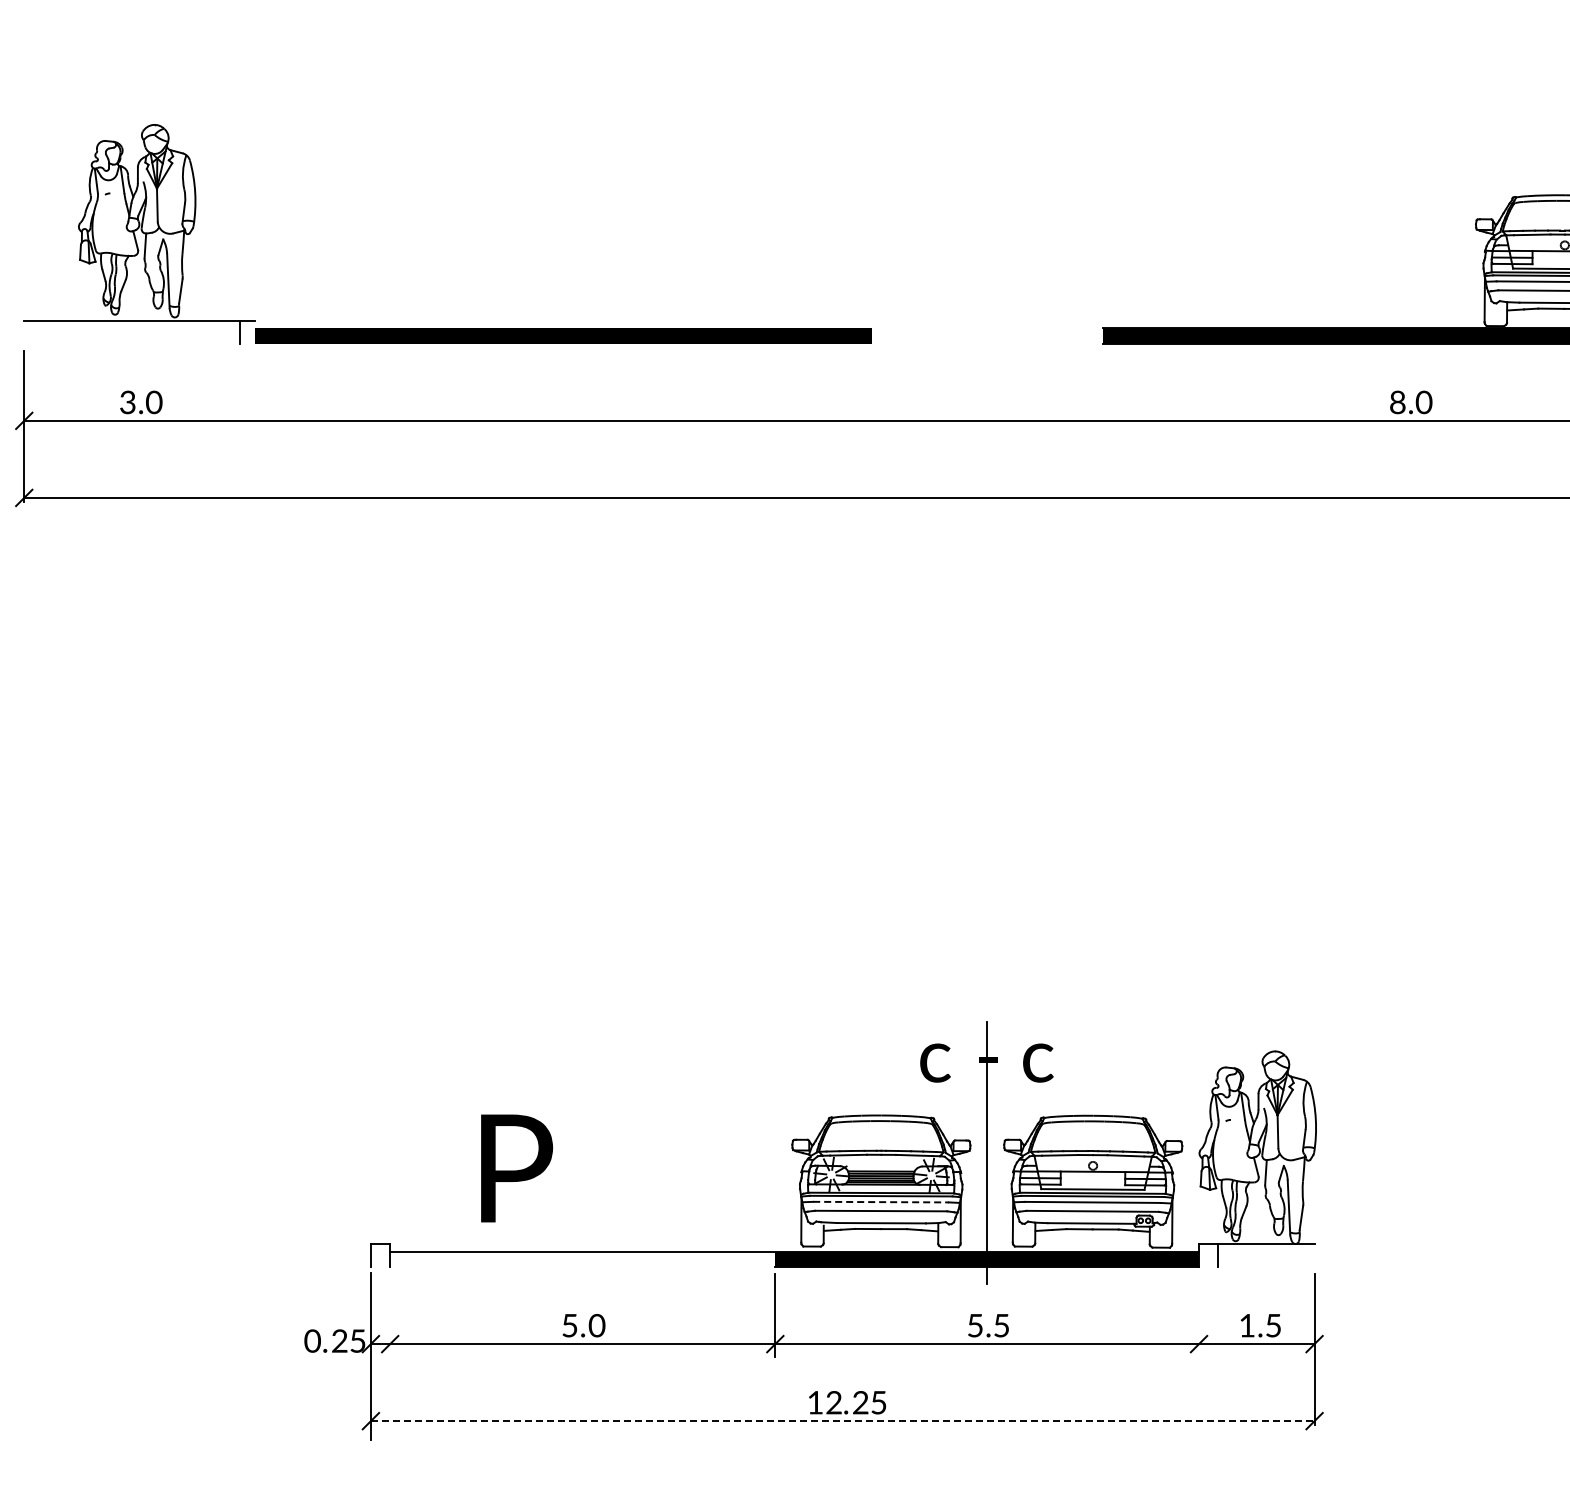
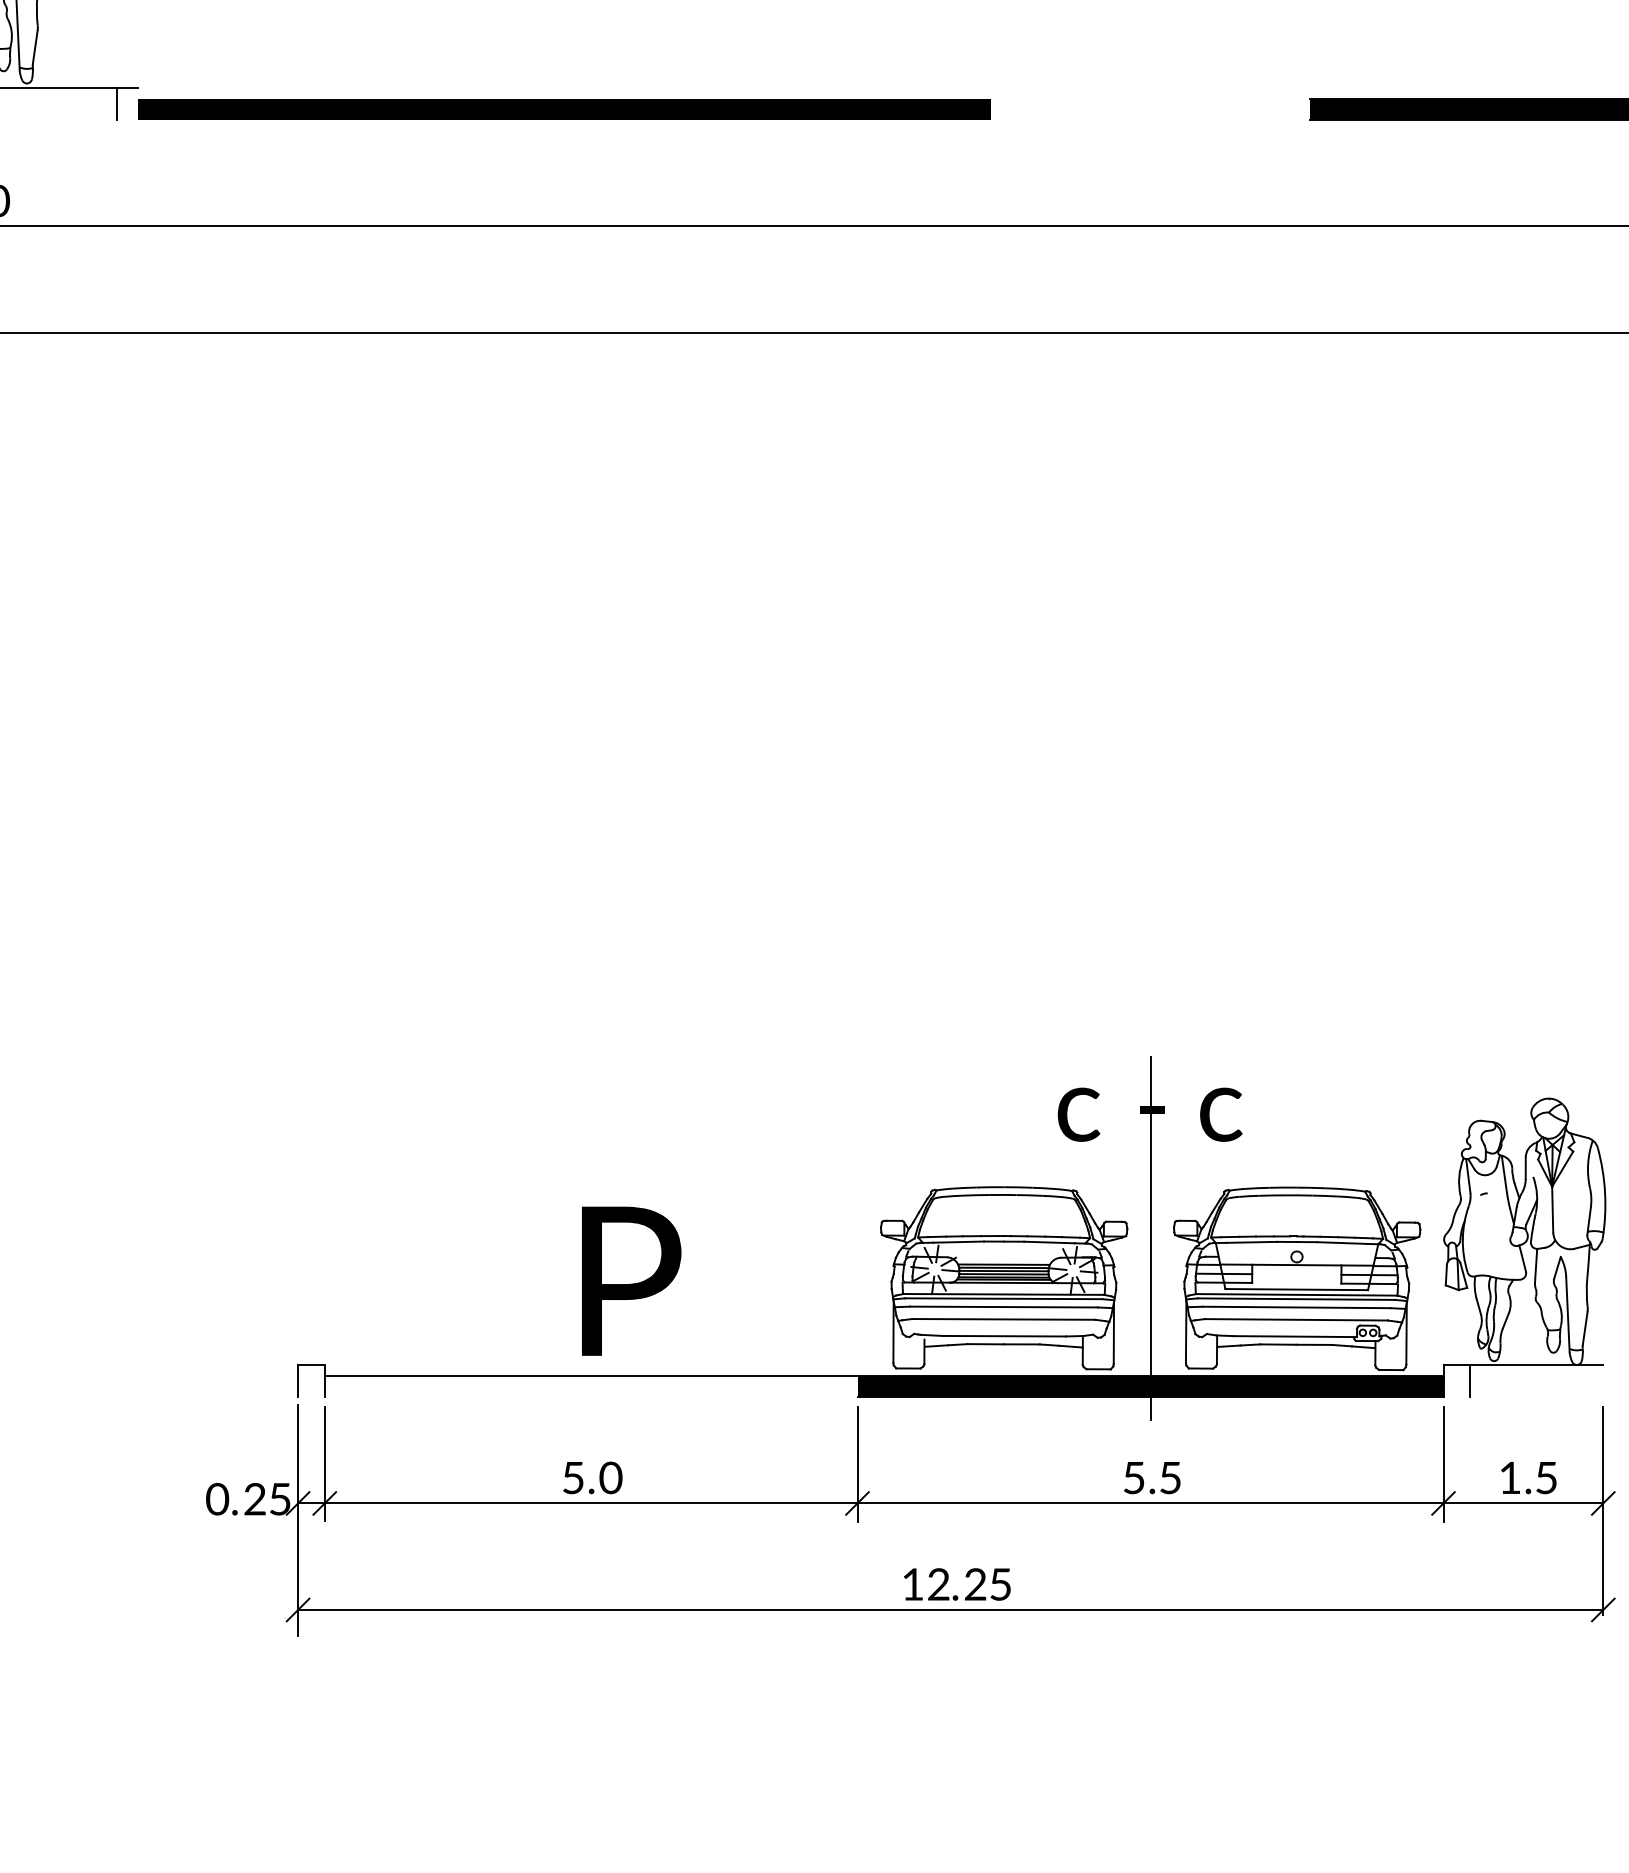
text: (516, 1168) -> (630, 1281), moved
line: (881, 1202) -> (1004, 1307), dashed -> solid
line: (390, 1315) -> (325, 1463), added
line: (1199, 1315) -> (1444, 1463), added
line: (842, 1421) -> (950, 1610), dashed -> solid

